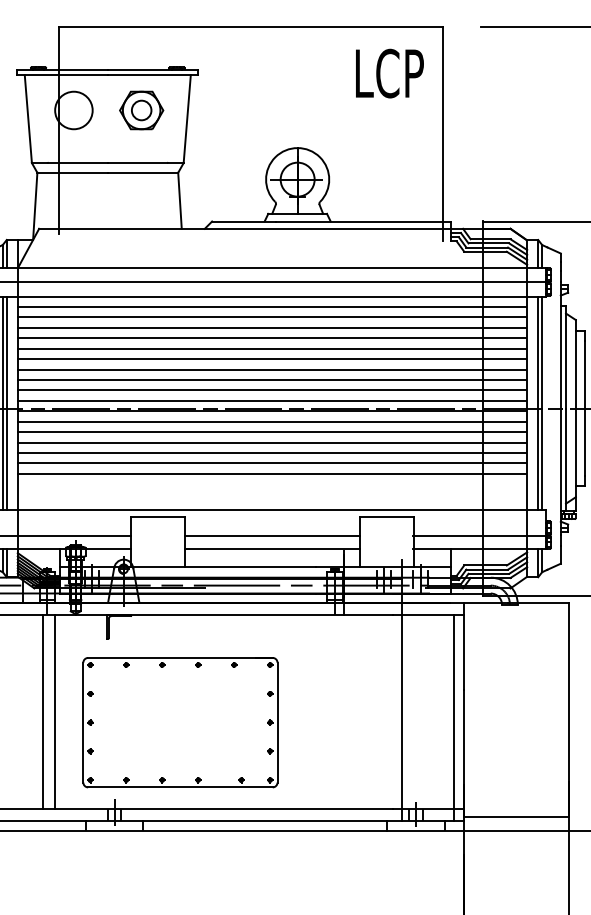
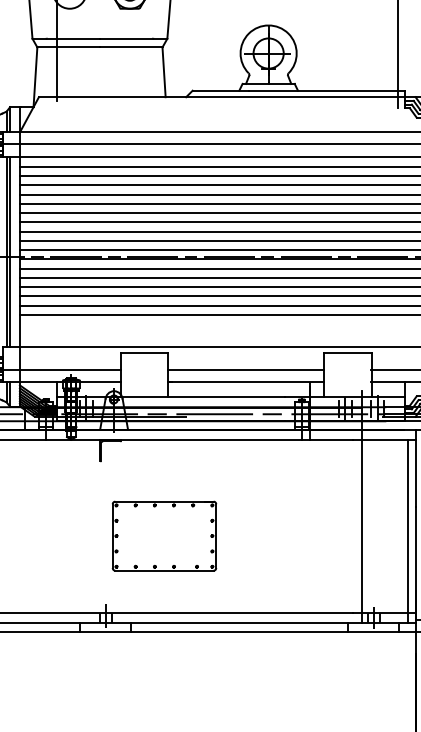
line: (42, 711) -> (41, 526), removed
line: (54, 711) -> (52, 526), removed
part: (180, 722) -> (164, 535), size x0.6

